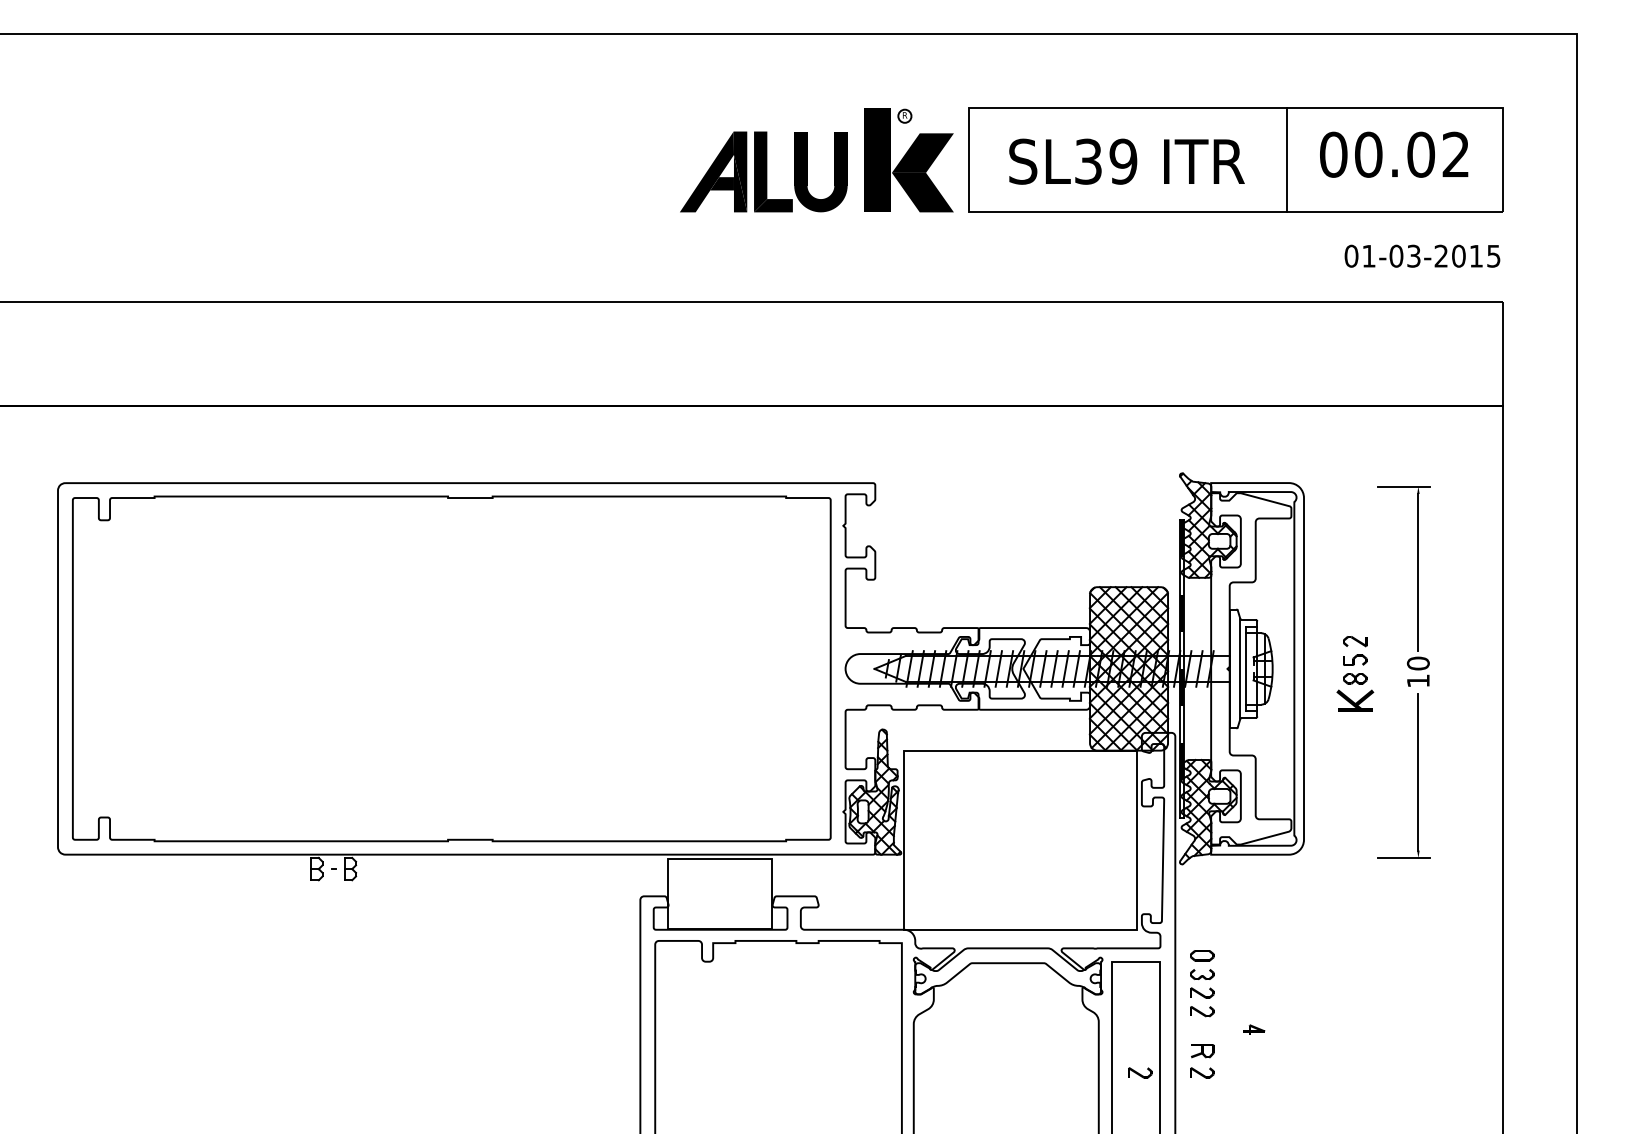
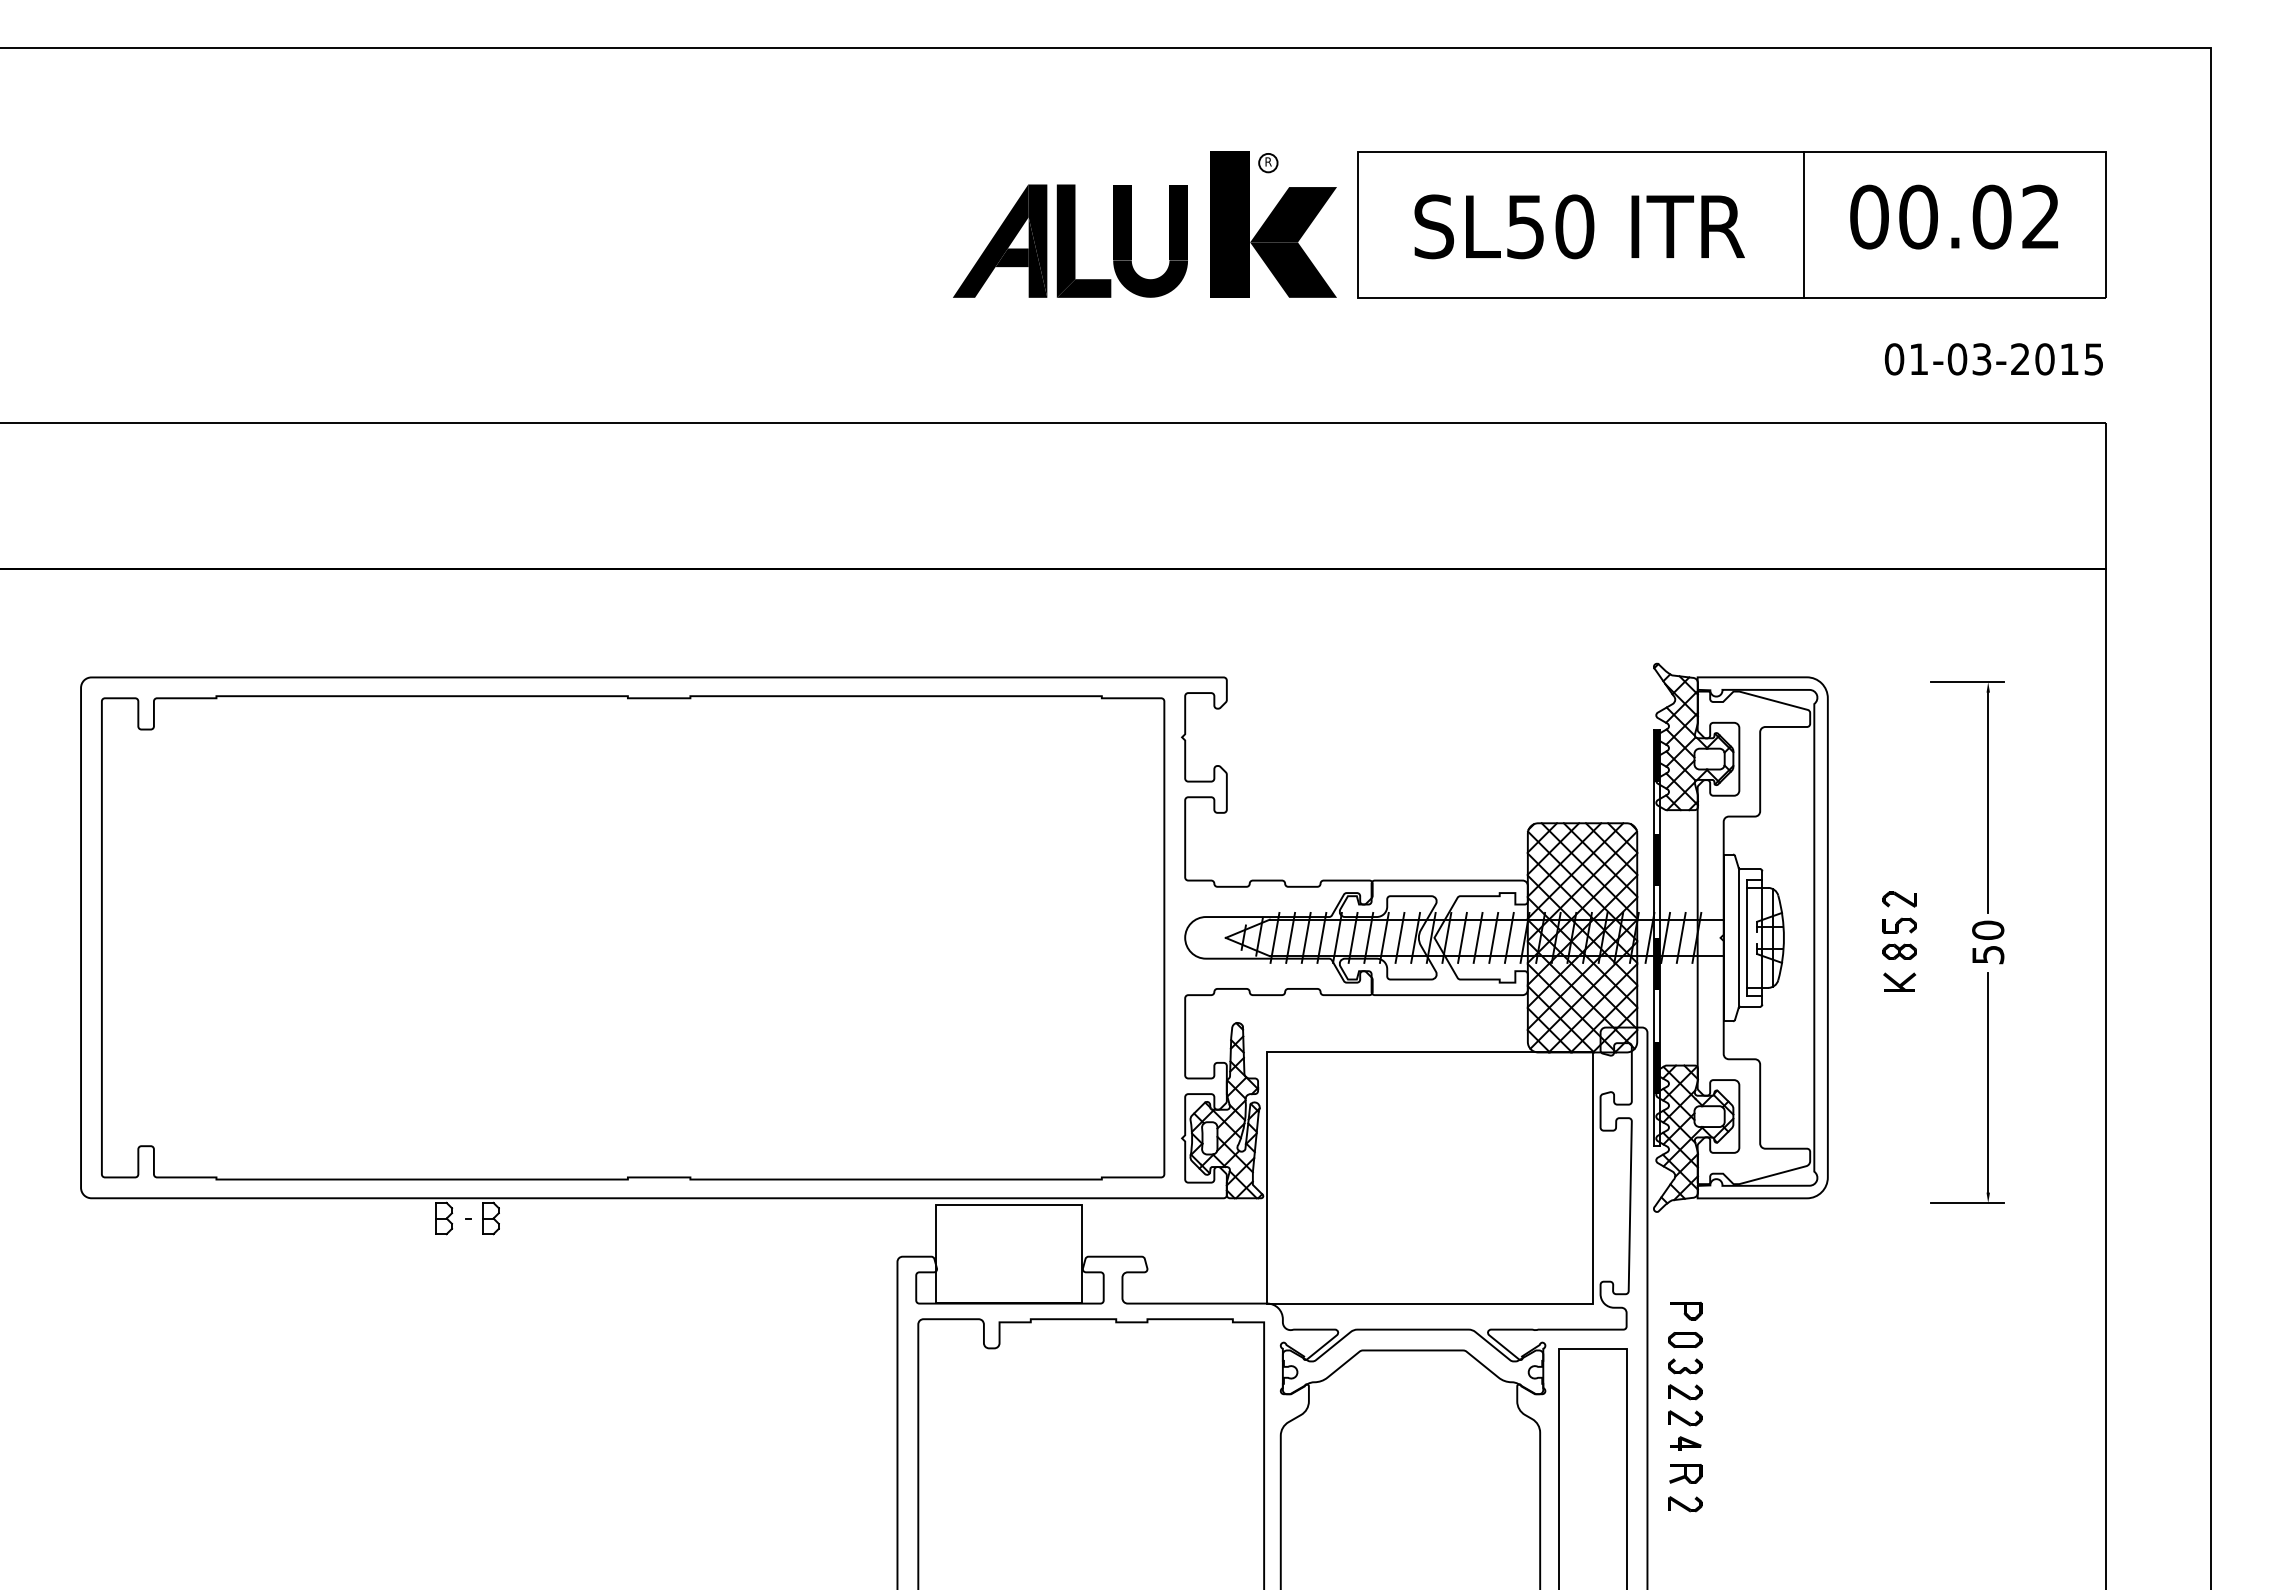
text: (1106, 161) -> (1550, 226), SL39 -> SL50
text: (1418, 681) -> (1988, 955), 10 -> 50
part: (1355, 700) -> (1899, 981), size x0.62
part: (1203, 934) -> (1686, 1310), added
part: (1253, 1029) -> (1685, 1443), moved
part: (1140, 1073) -> (1598, 1504), removed

